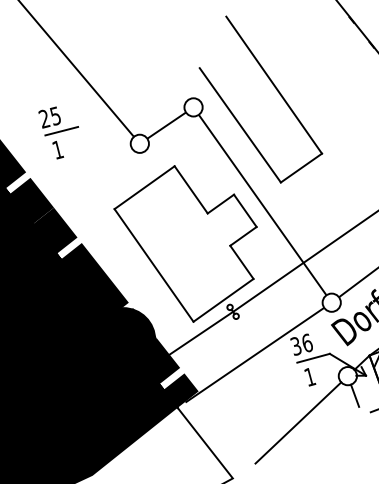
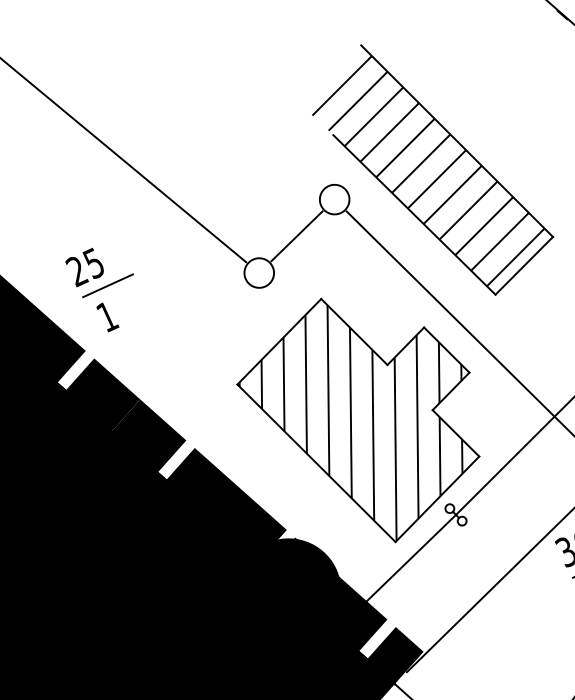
hatch: (253, 100) -> (428, 171), added
part: (58, 132) -> (103, 288), moved
hatch: (183, 245) -> (357, 423), added

